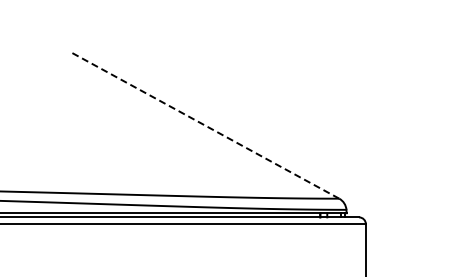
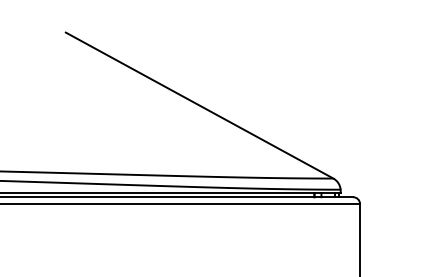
line: (205, 125) -> (199, 105), dashed -> solid

